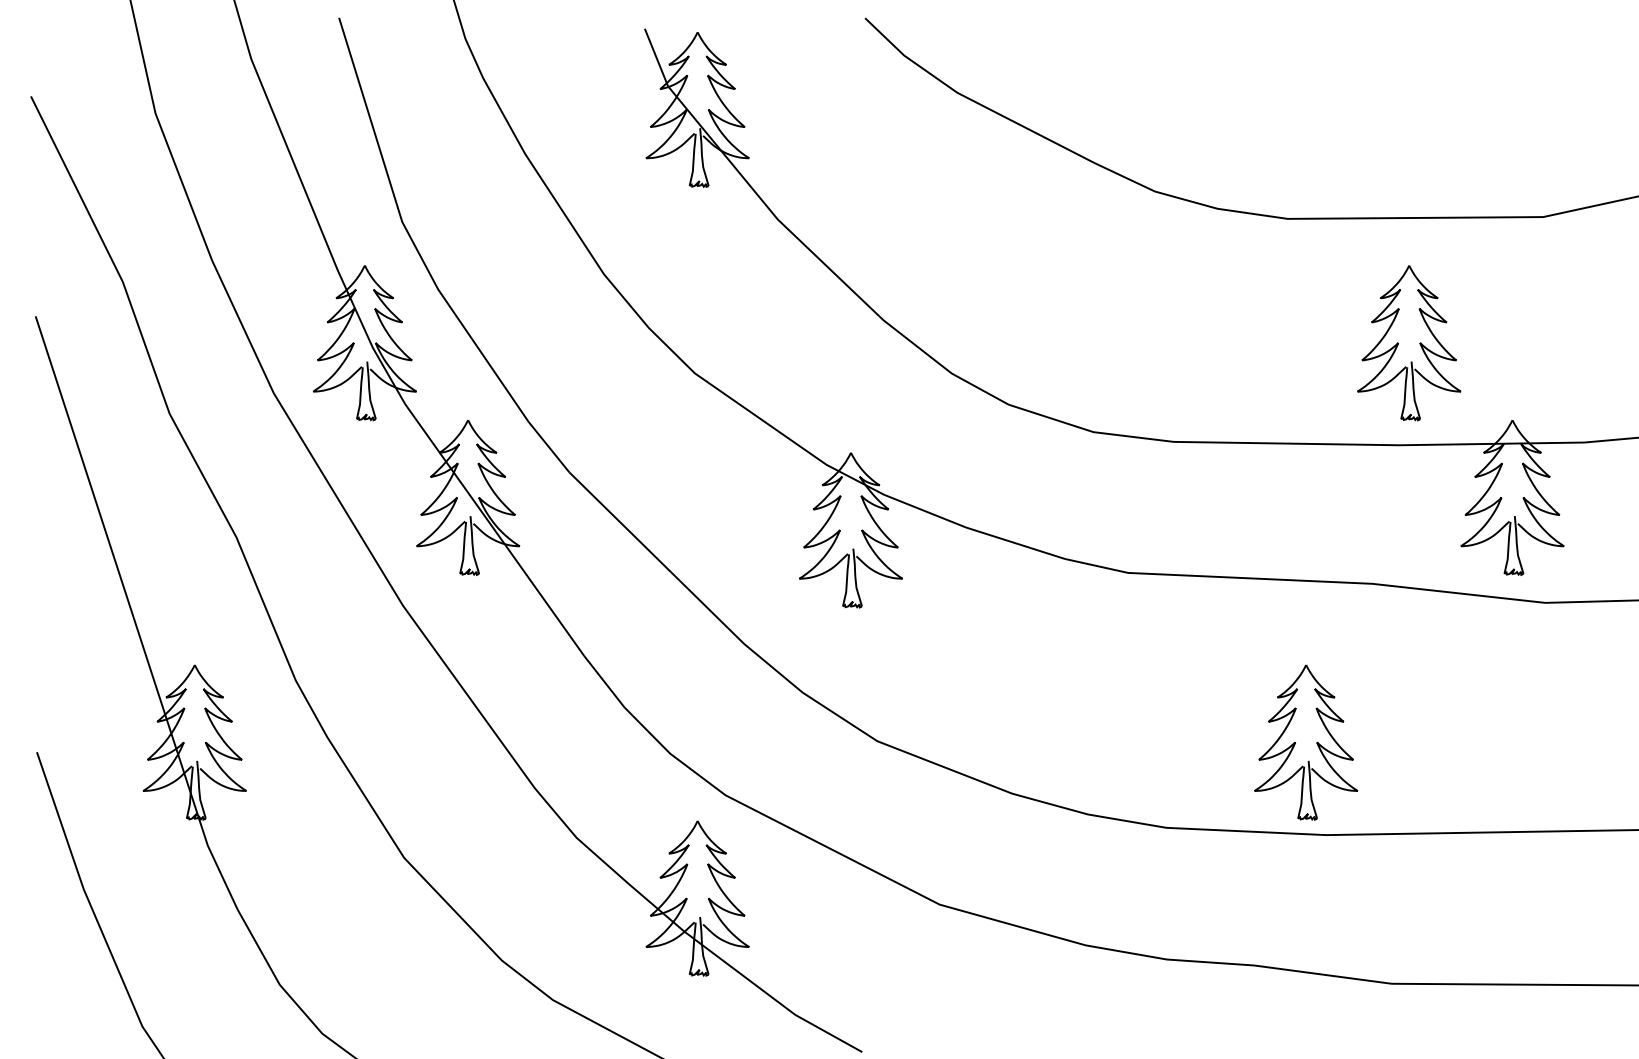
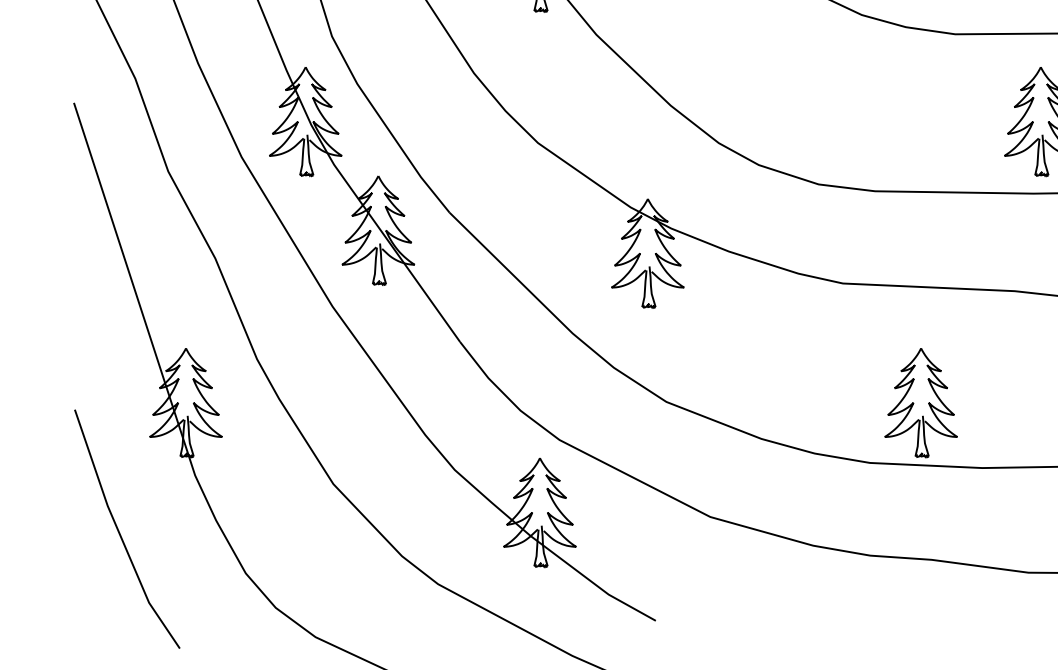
part: (1306, 742) -> (921, 402), moved

